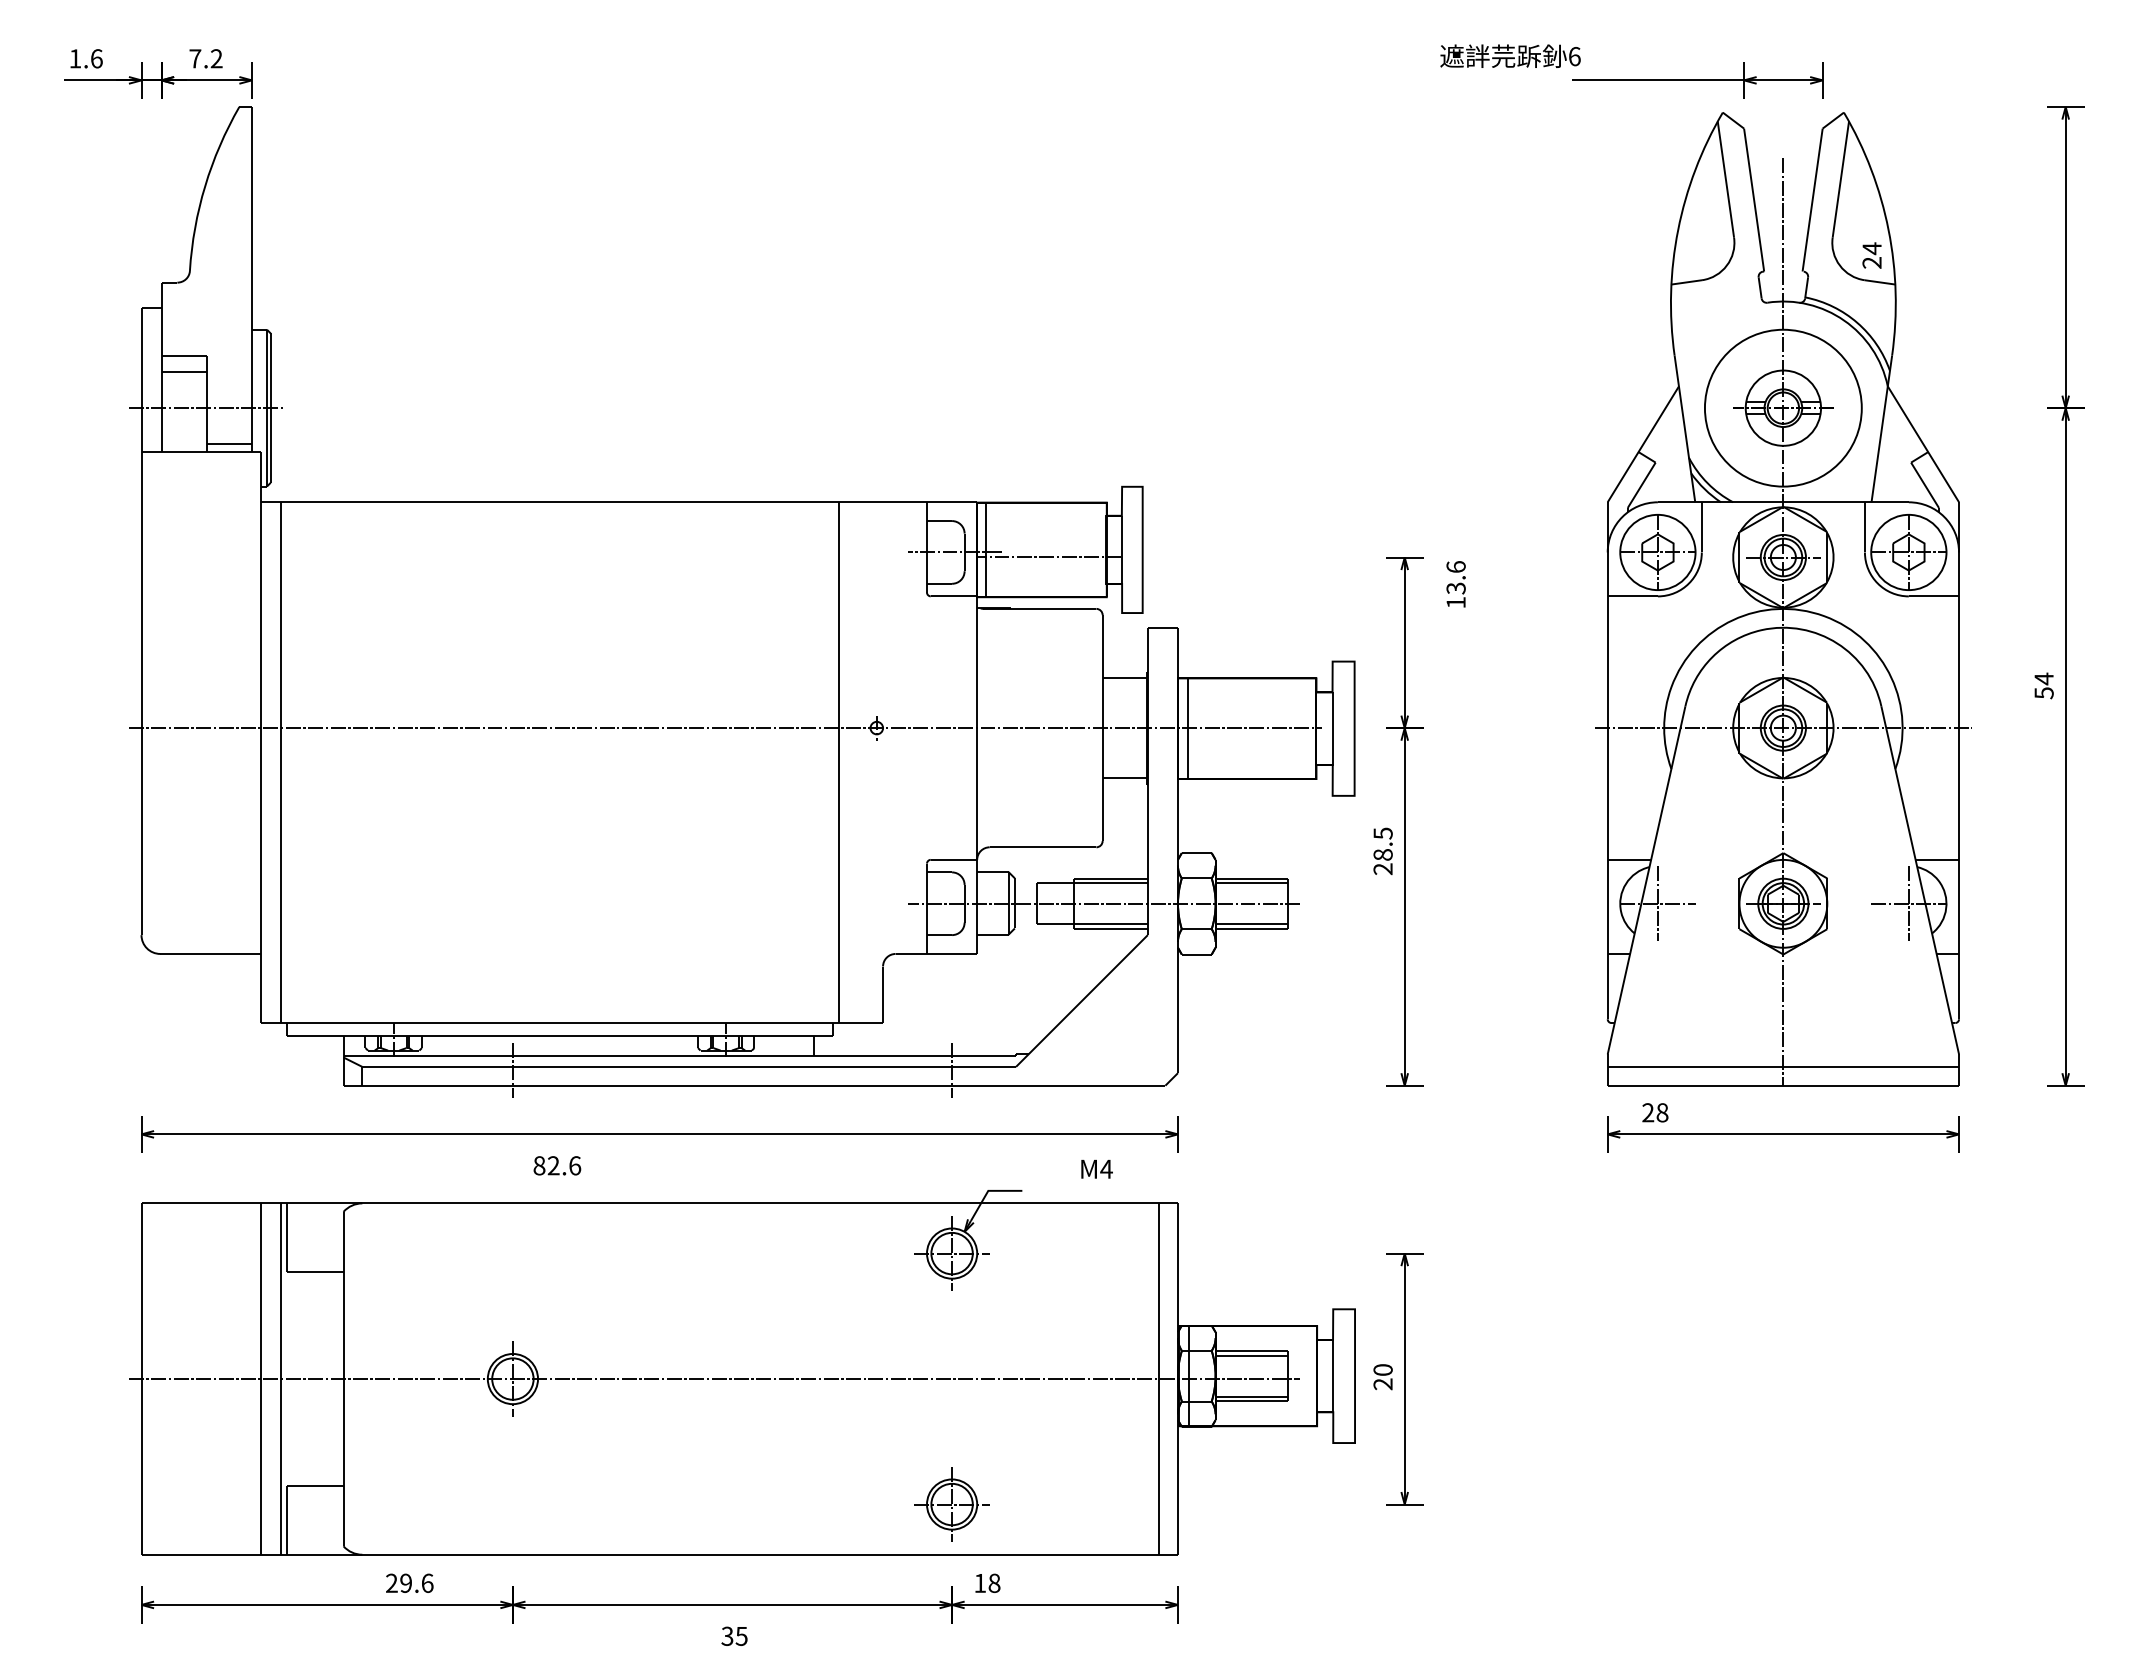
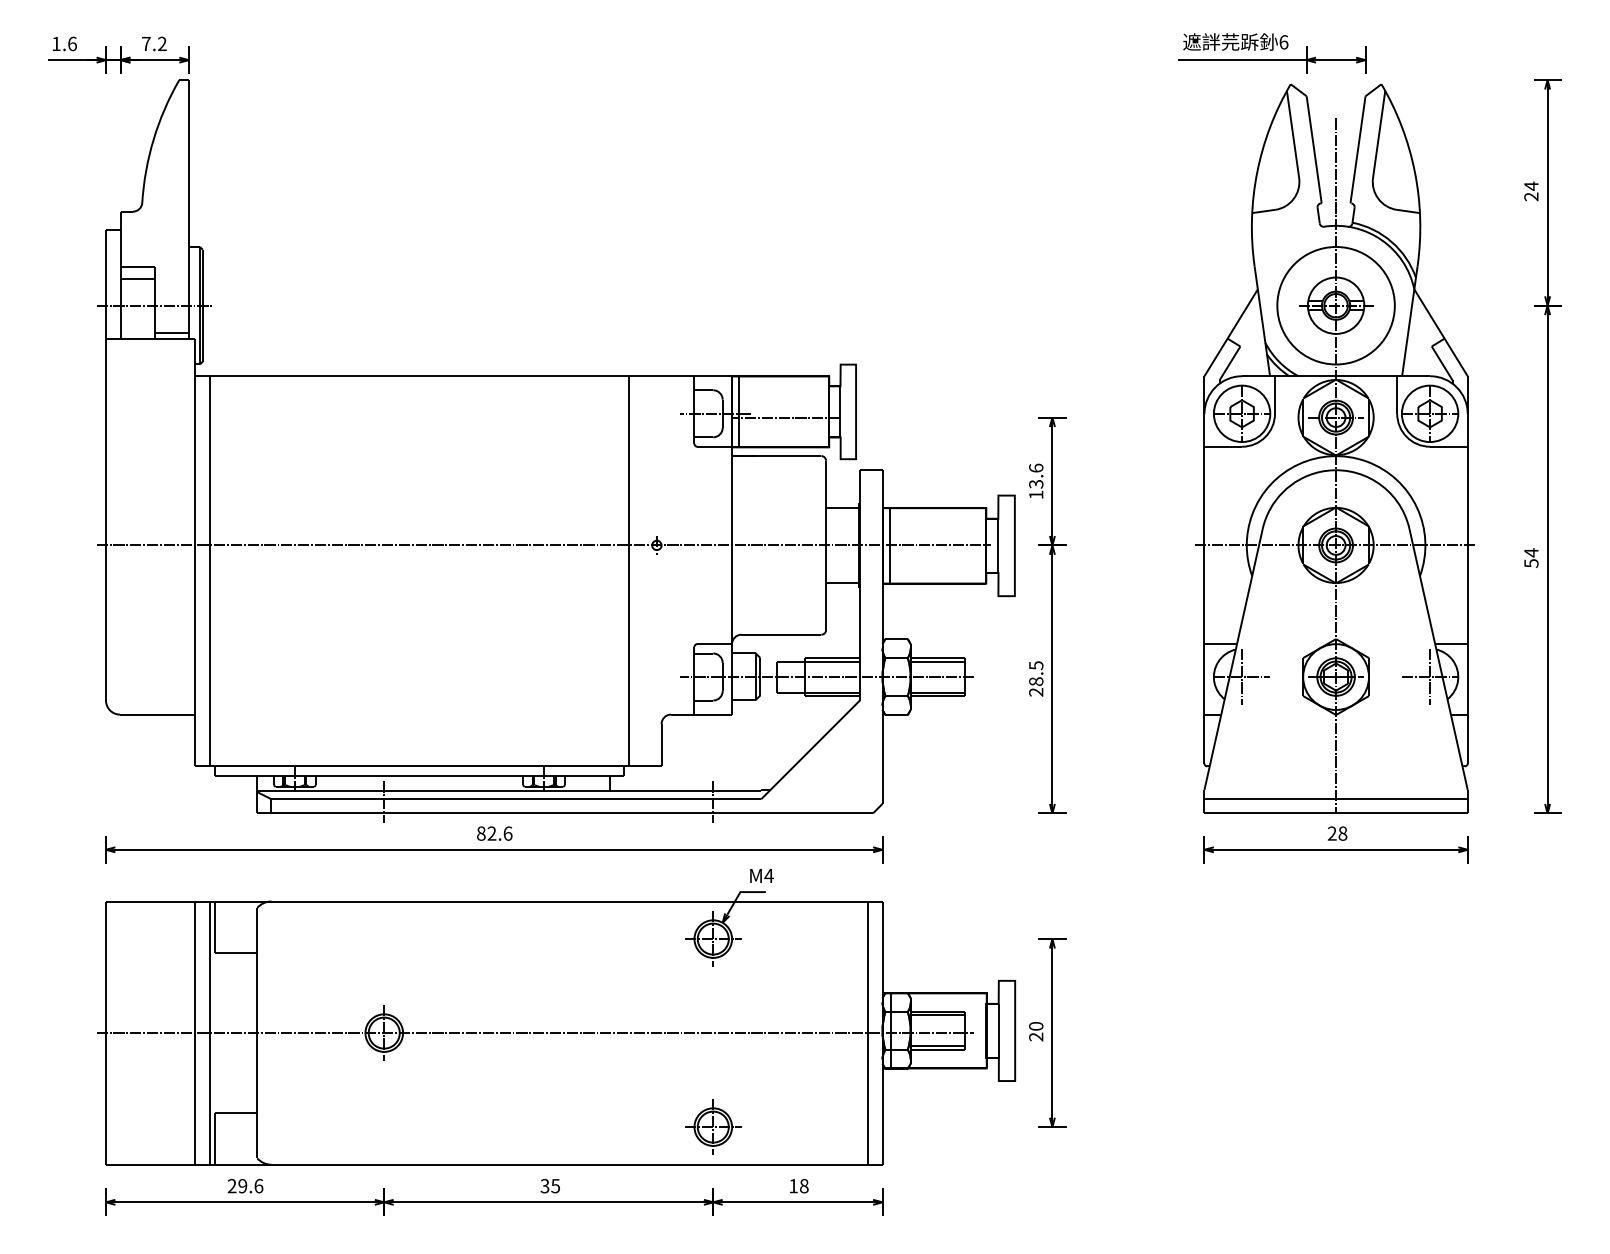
text: (1510, 55) -> (1235, 41), moved
text: (1871, 255) -> (1530, 191), moved
text: (1455, 584) -> (1035, 481), moved
text: (2043, 685) -> (1530, 557), moved
text: (1382, 851) -> (1035, 679), moved
text: (1655, 1112) -> (1337, 833), moved
text: (557, 1165) -> (494, 833), moved
text: (1096, 1169) -> (761, 876), moved
text: (409, 1582) -> (245, 1185), moved
text: (987, 1582) -> (799, 1185), moved
text: (734, 1635) -> (550, 1185), moved

